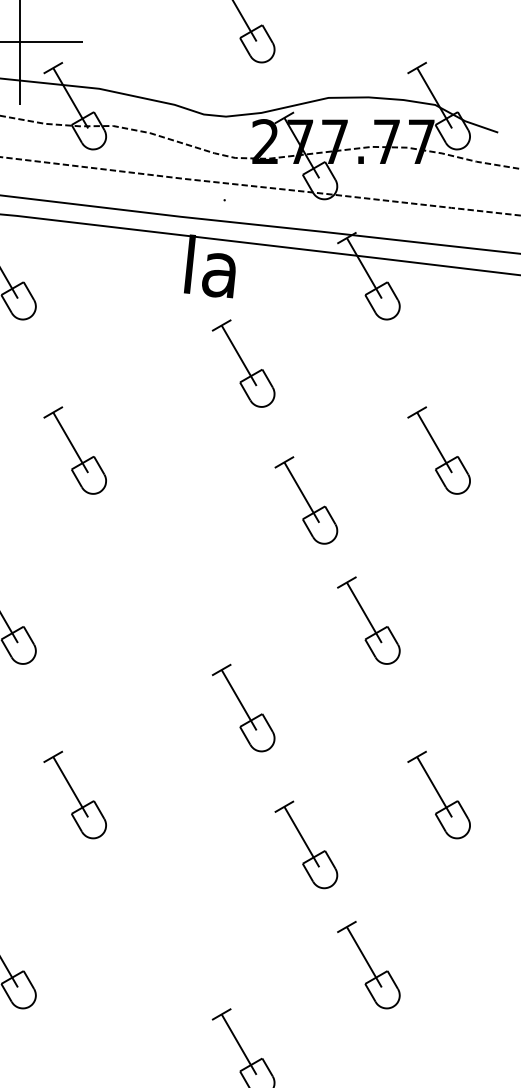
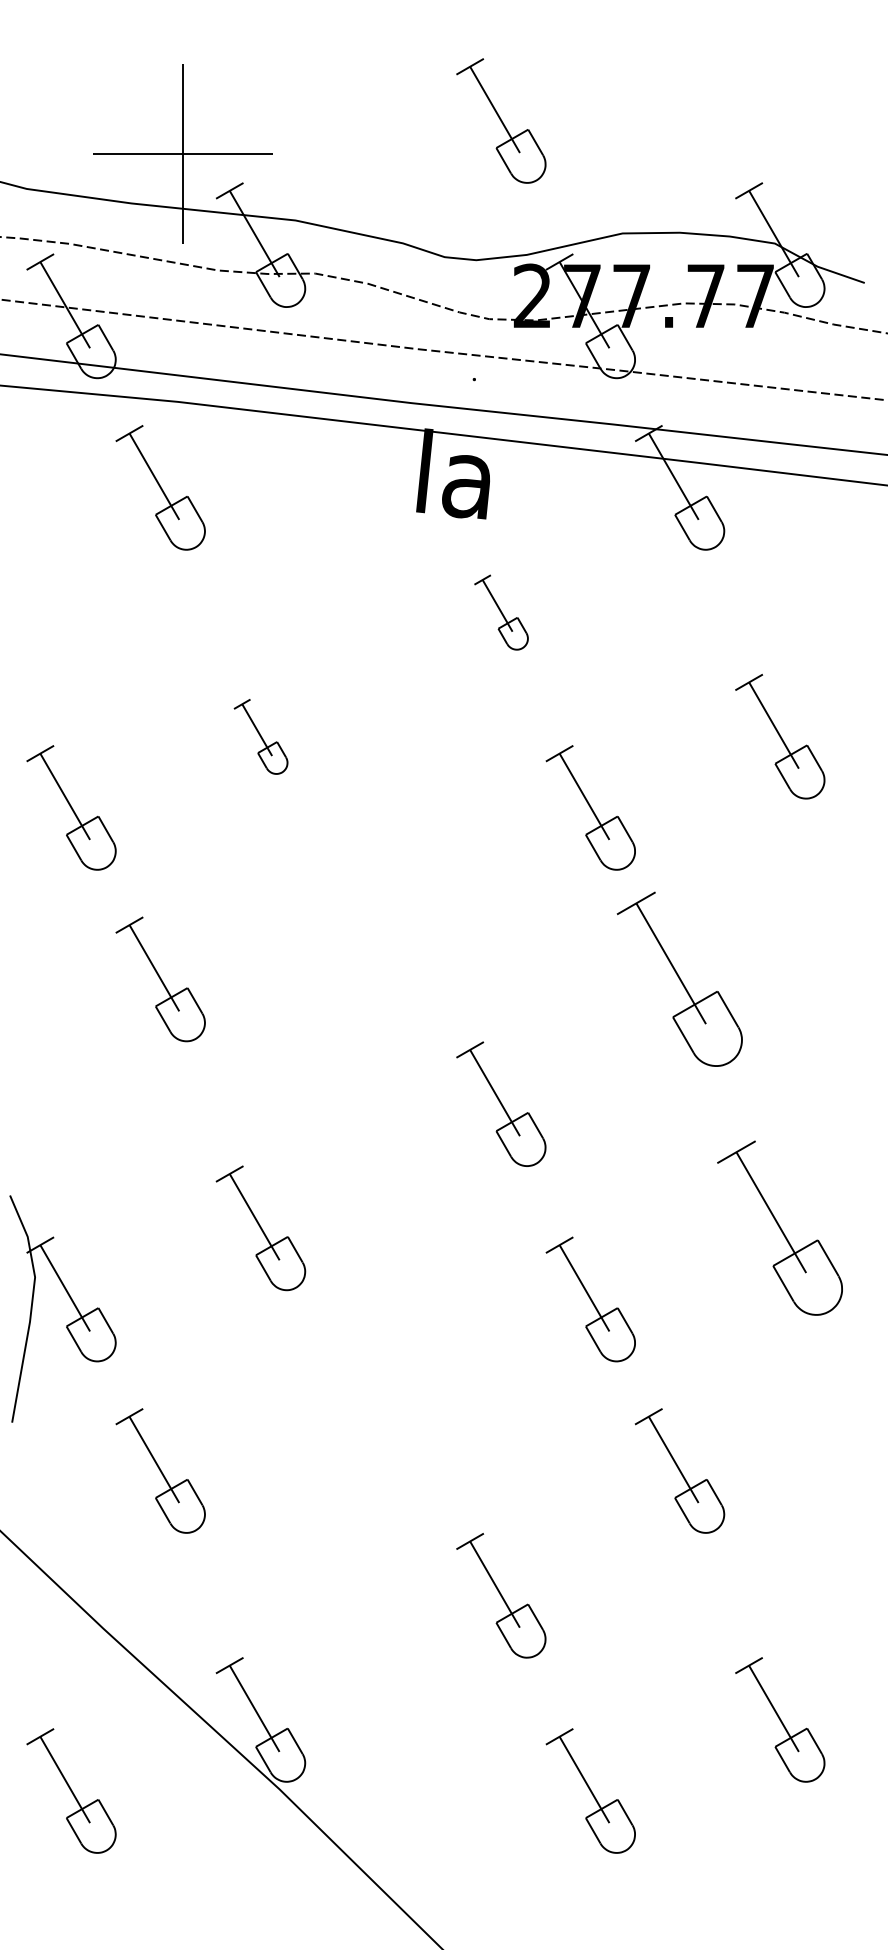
part: (243, 363) -> (501, 612), size x0.6
part: (74, 450) -> (260, 736), size x0.6
part: (368, 620) -> (679, 979), size x1.4
part: (439, 795) -> (780, 1228), size x1.4

